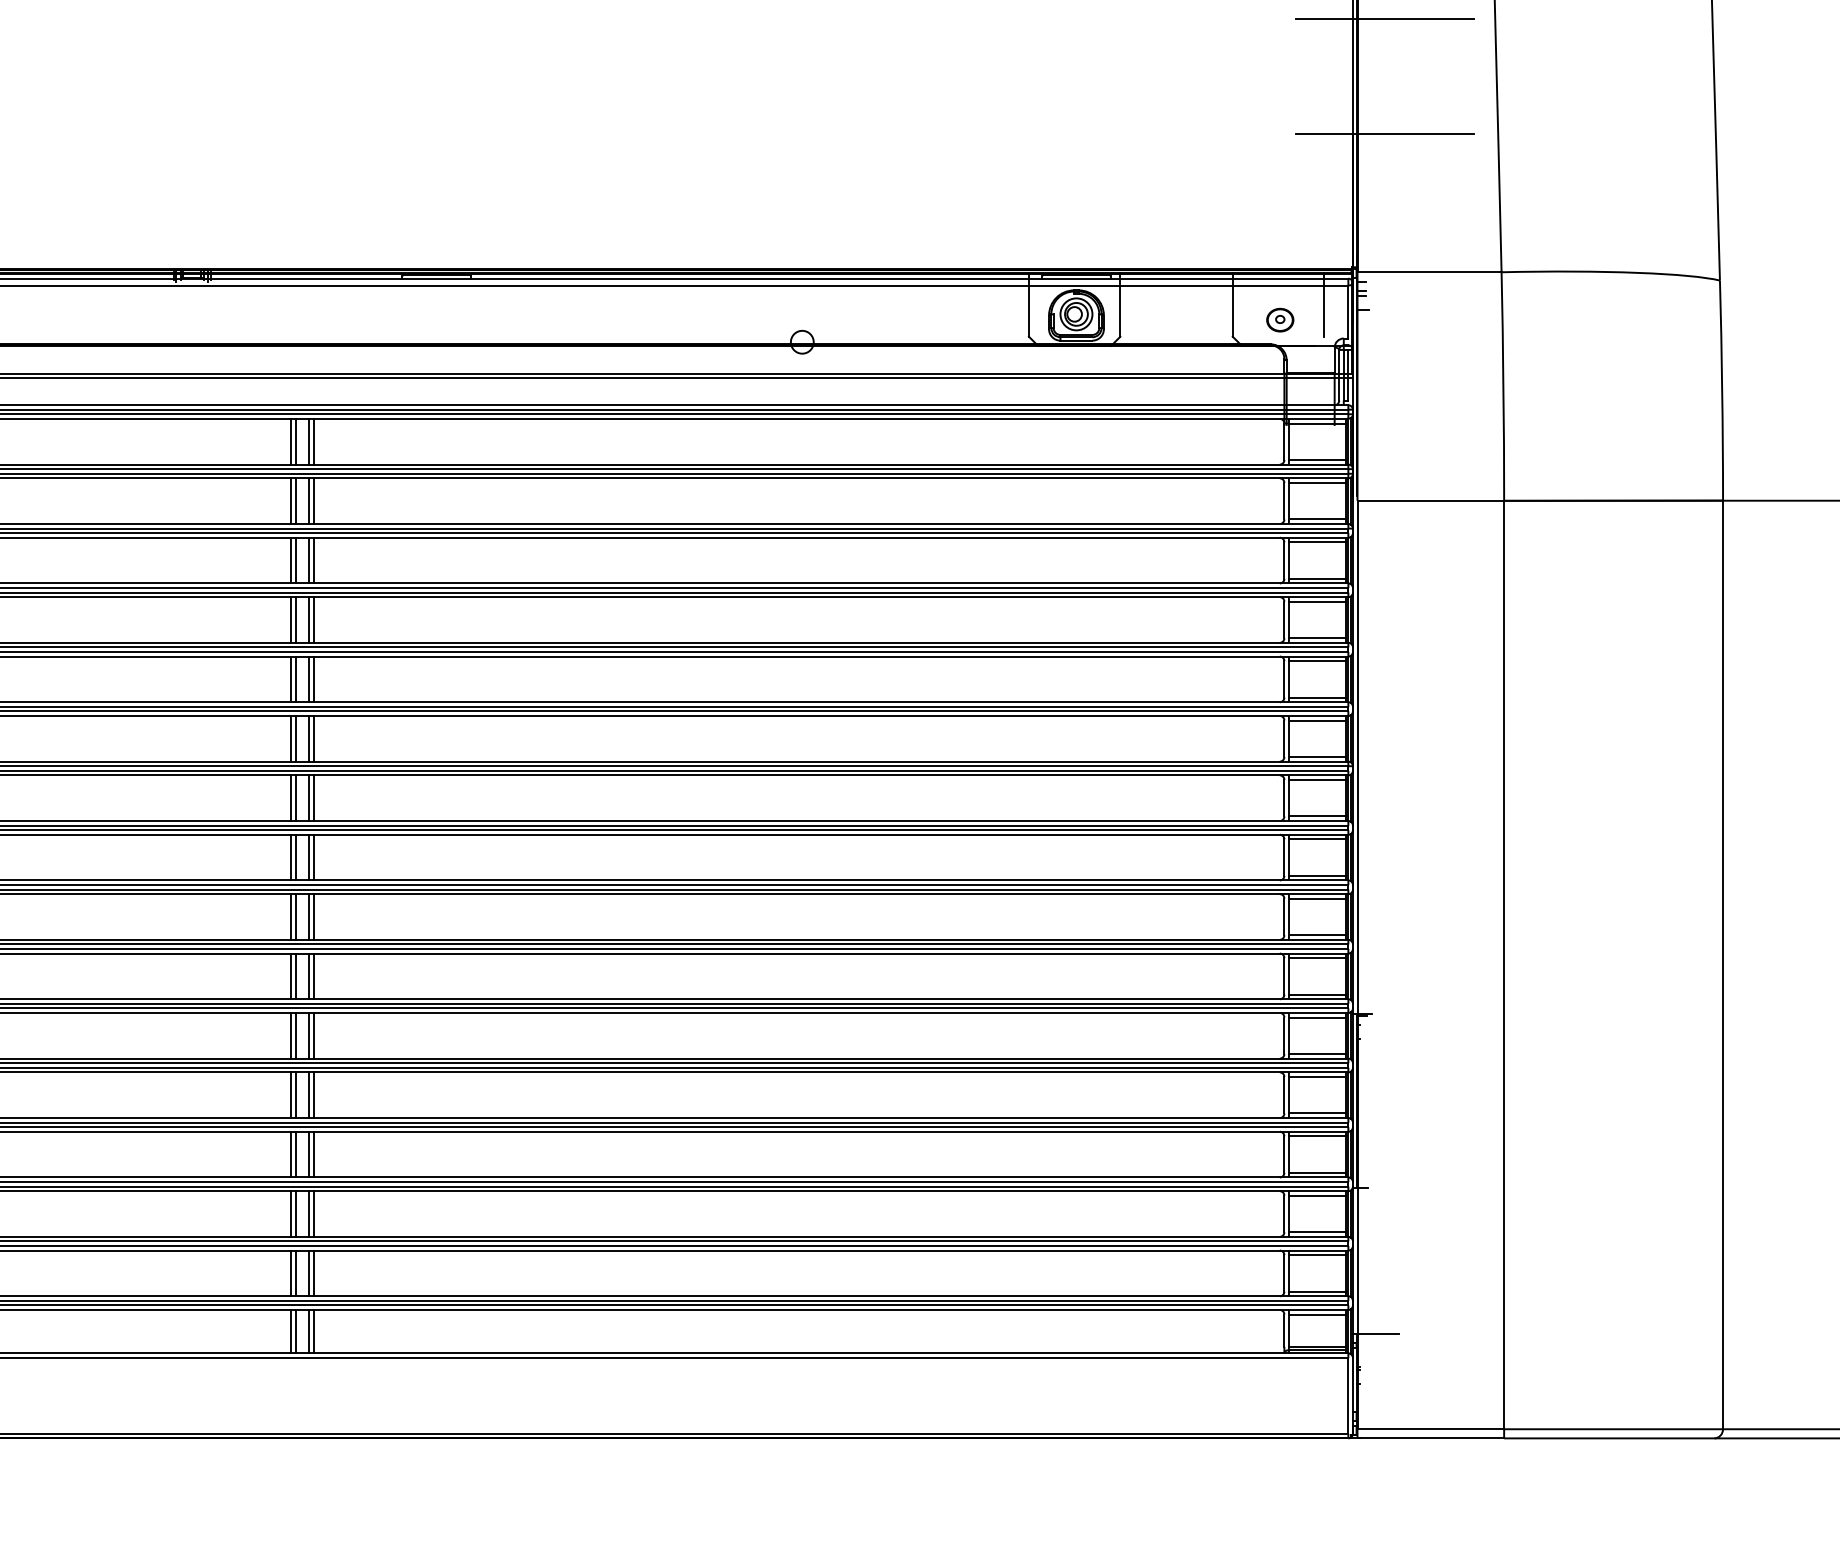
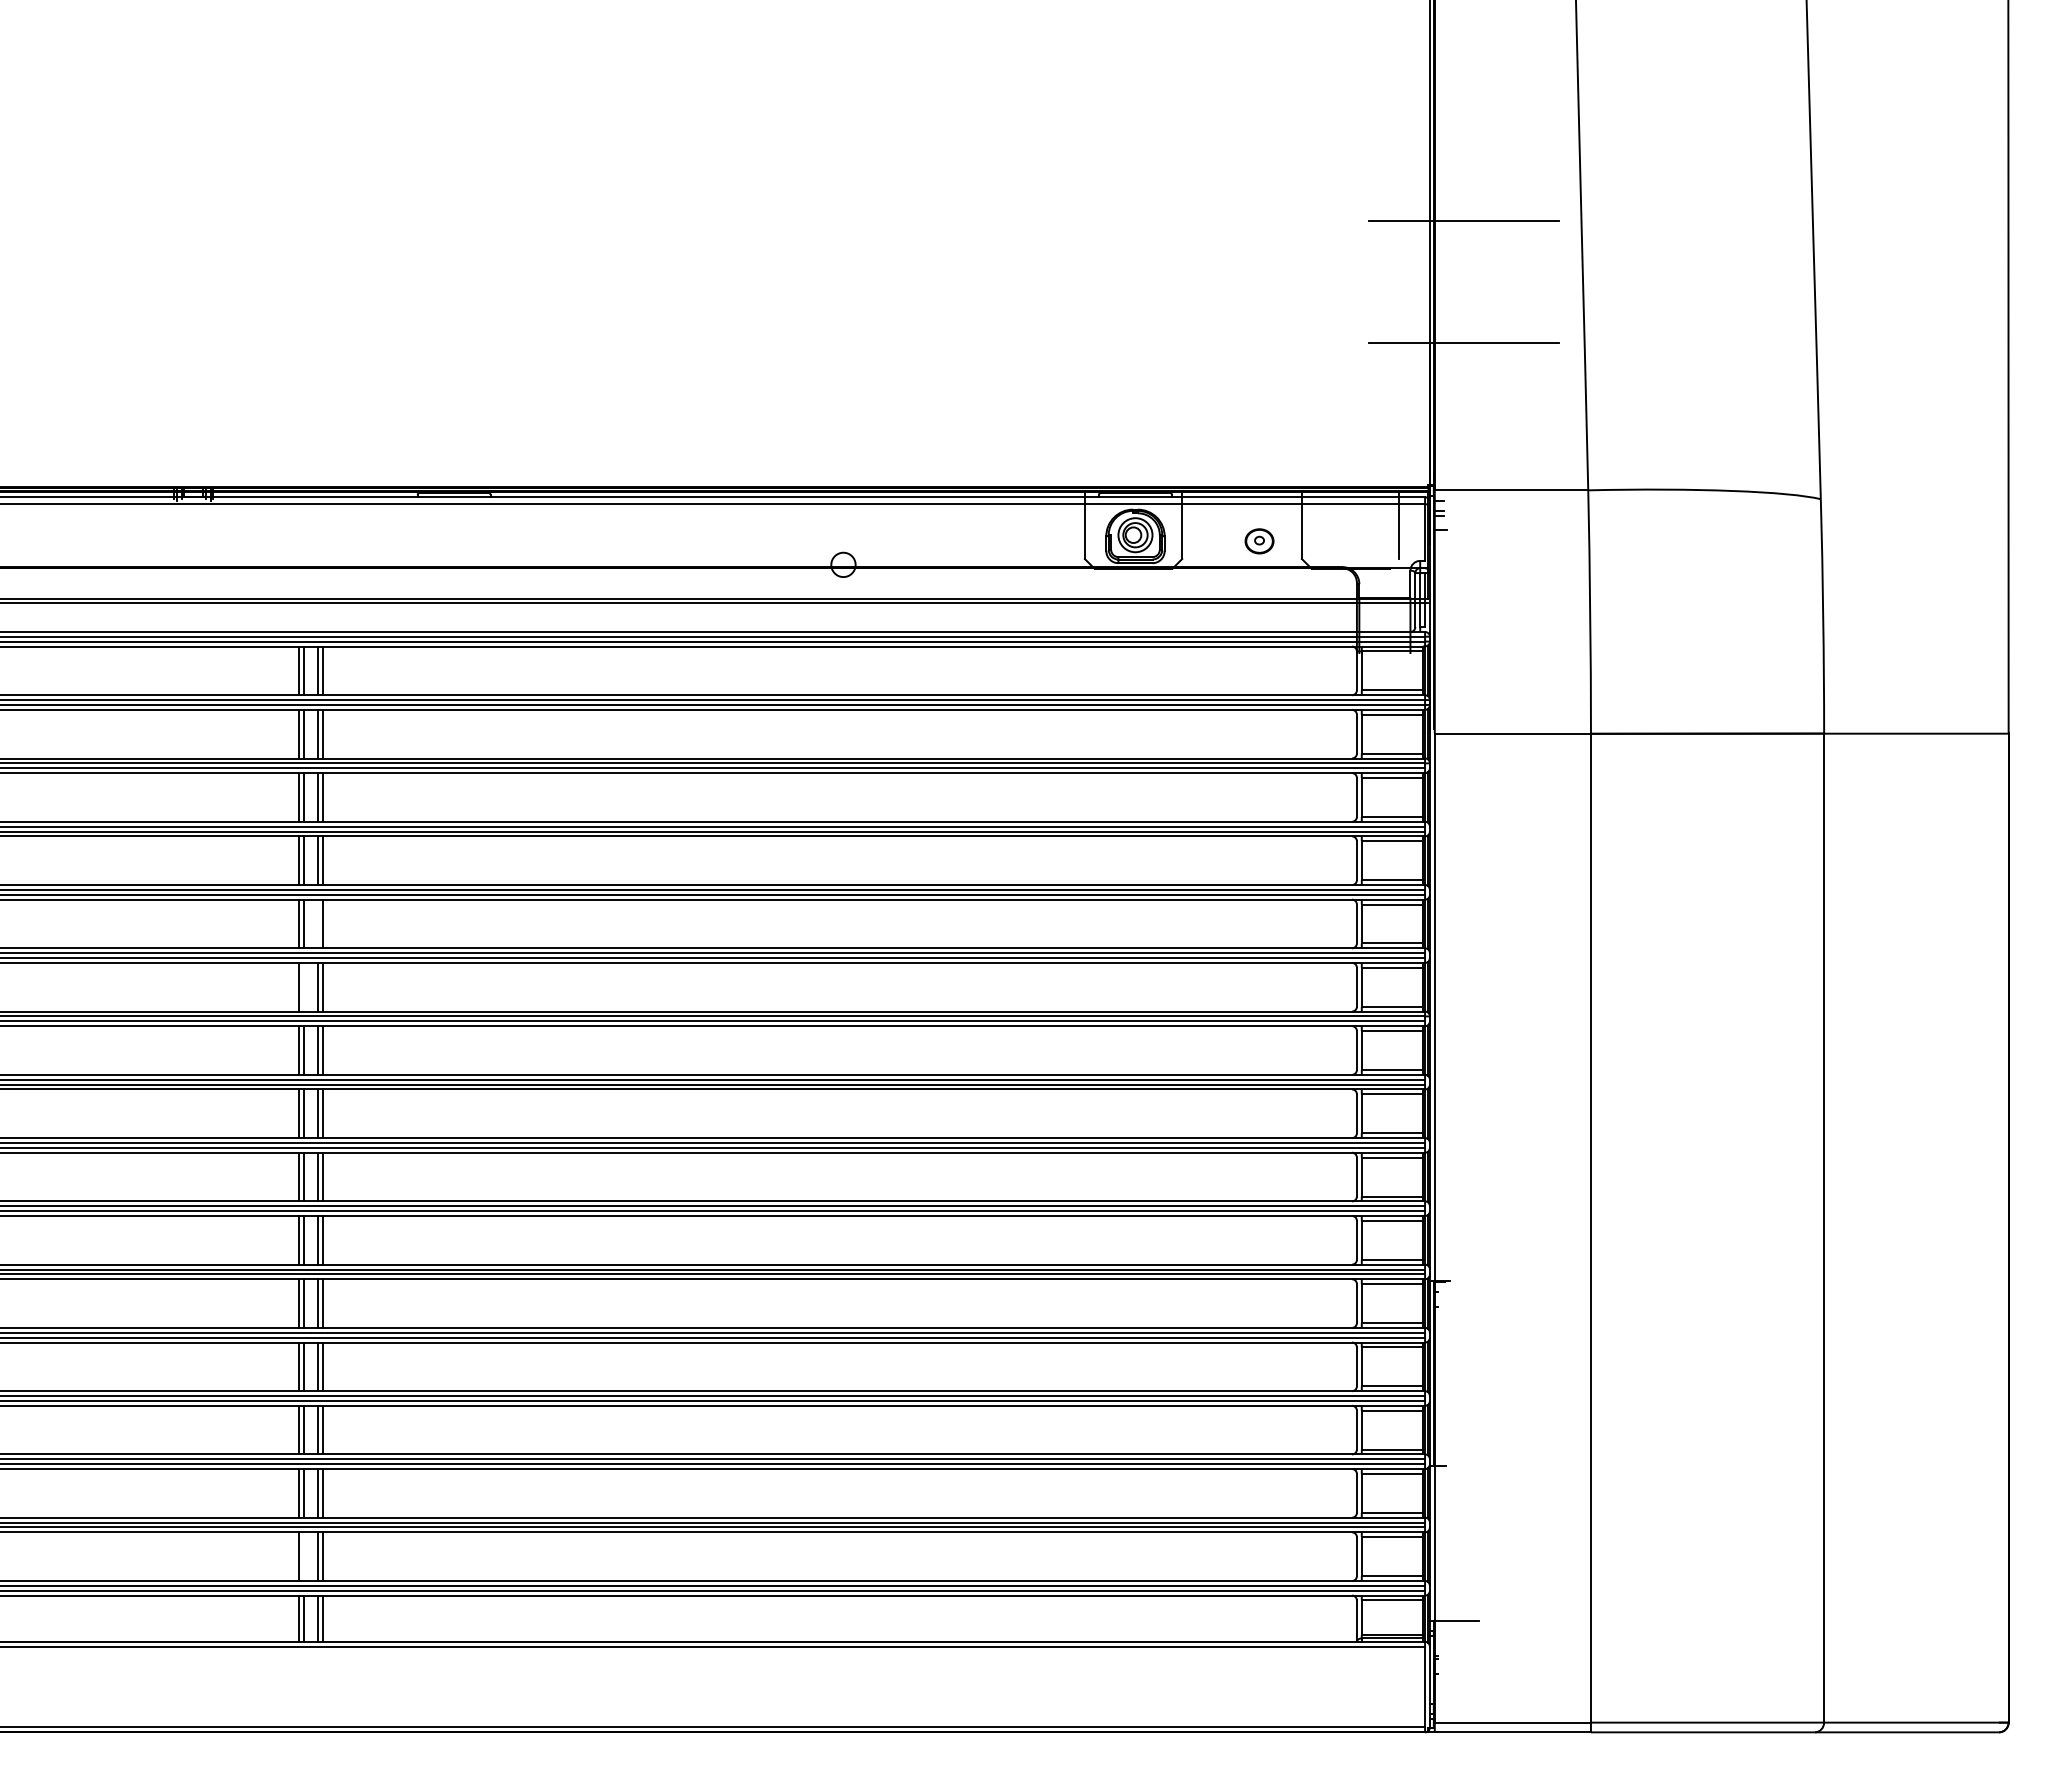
part: (1280, 320) -> (1259, 541), moved
line: (309, 678) -> (318, 923), removed
line: (295, 738) -> (303, 986), removed
line: (295, 1273) -> (303, 1556), removed

